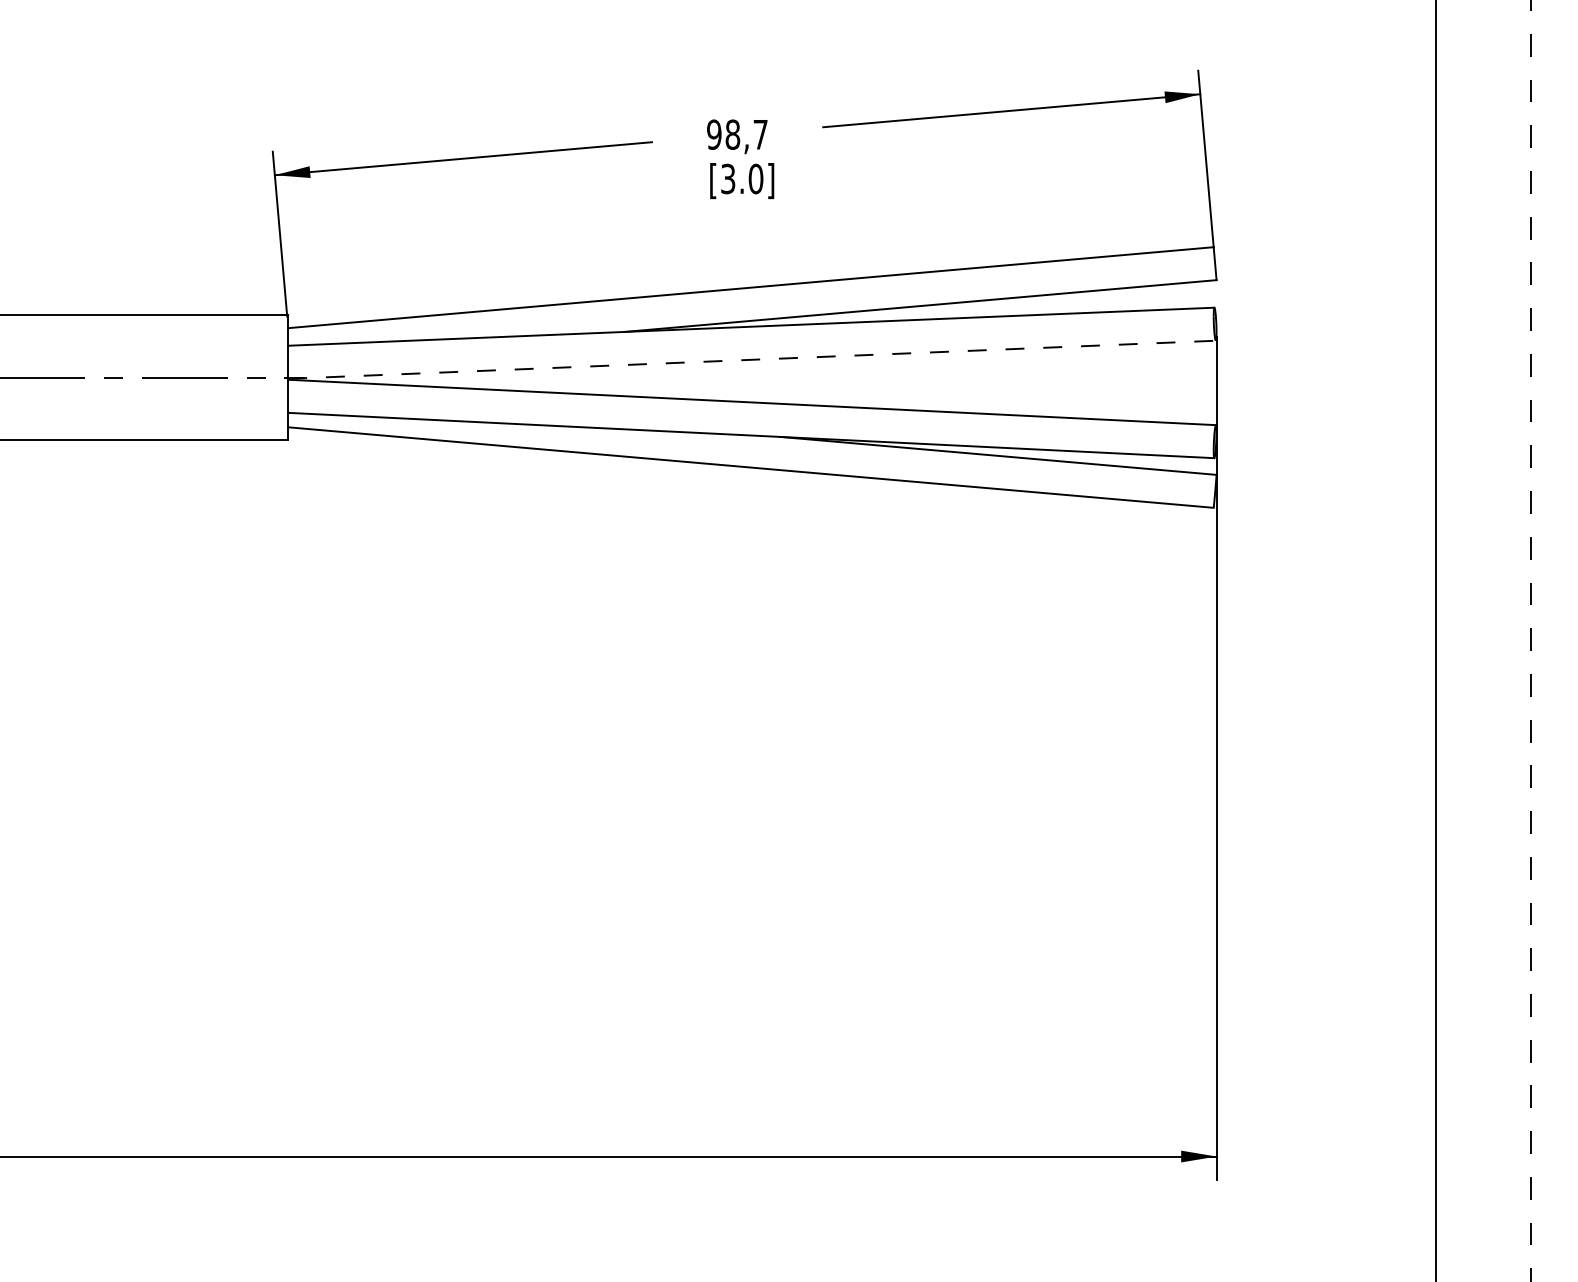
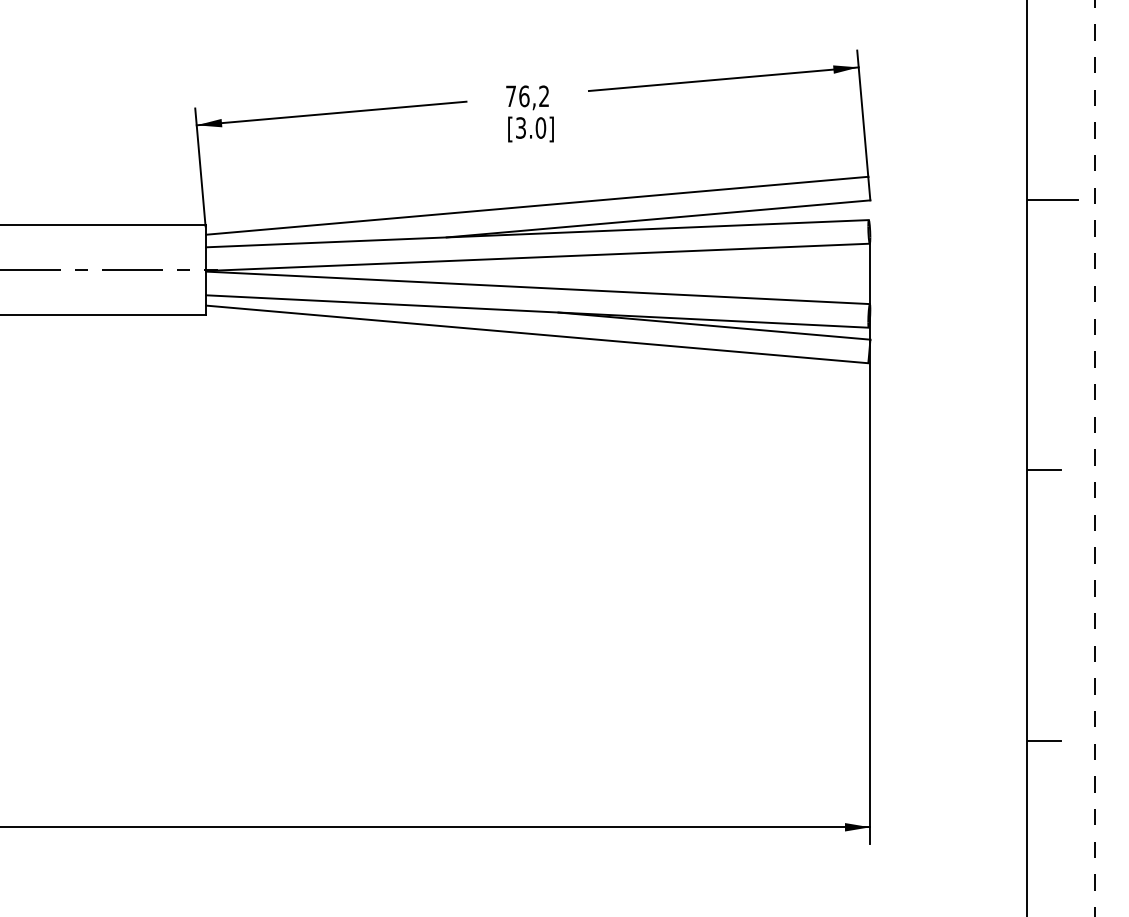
text: (737, 134) -> (527, 96), 98,7 -> 76,2
line: (1471, 280) -> (1052, 200), added
line: (752, 360) -> (538, 257), dashed -> solid
line: (1460, 657) -> (1044, 470), added
line: (1460, 1035) -> (1044, 740), added

